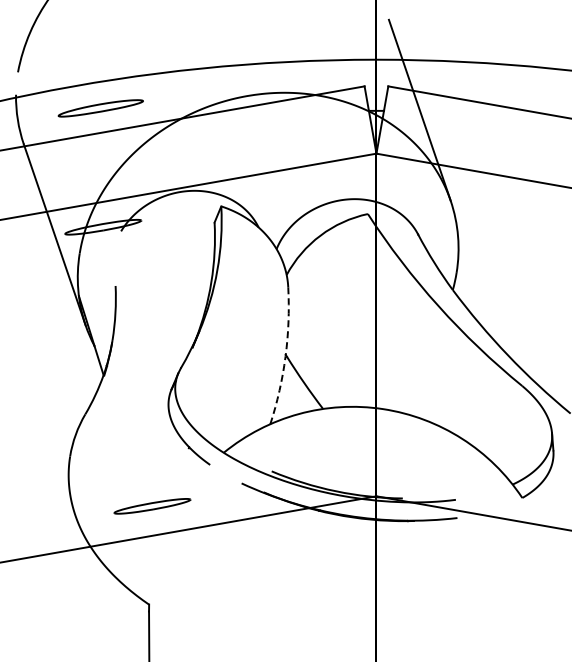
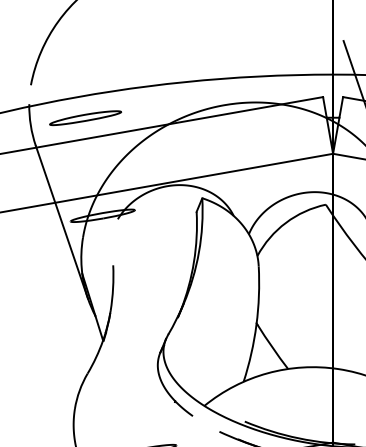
part: (100, 108) -> (85, 118), moved
arc: (285, 356) -> (256, 324), dashed -> solid

